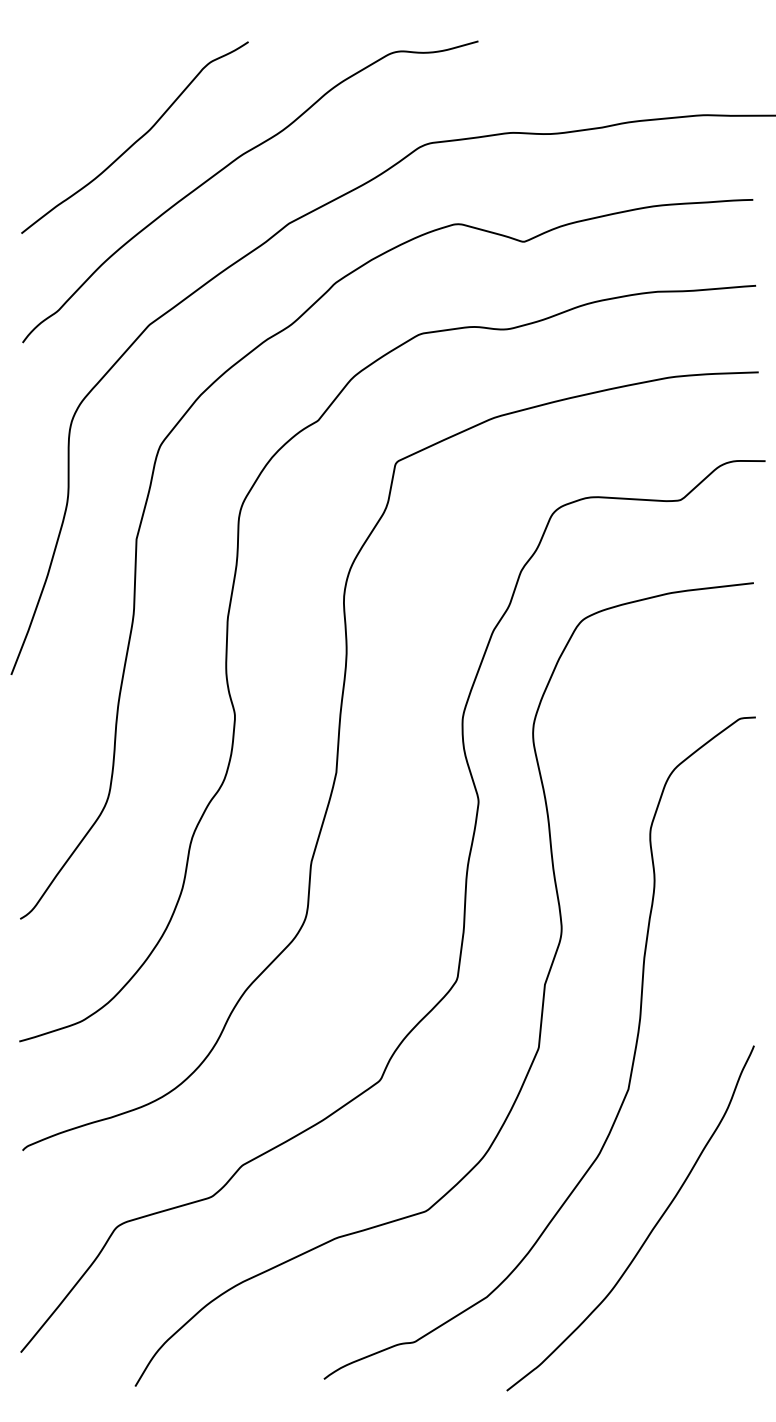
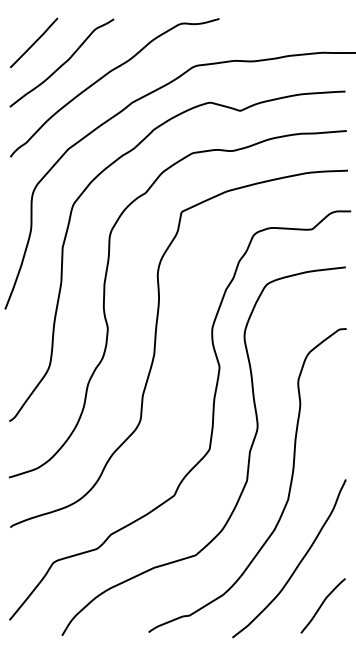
line: (75, 92) -> (34, 42), added
curve: (703, 1320) -> (322, 605), added

